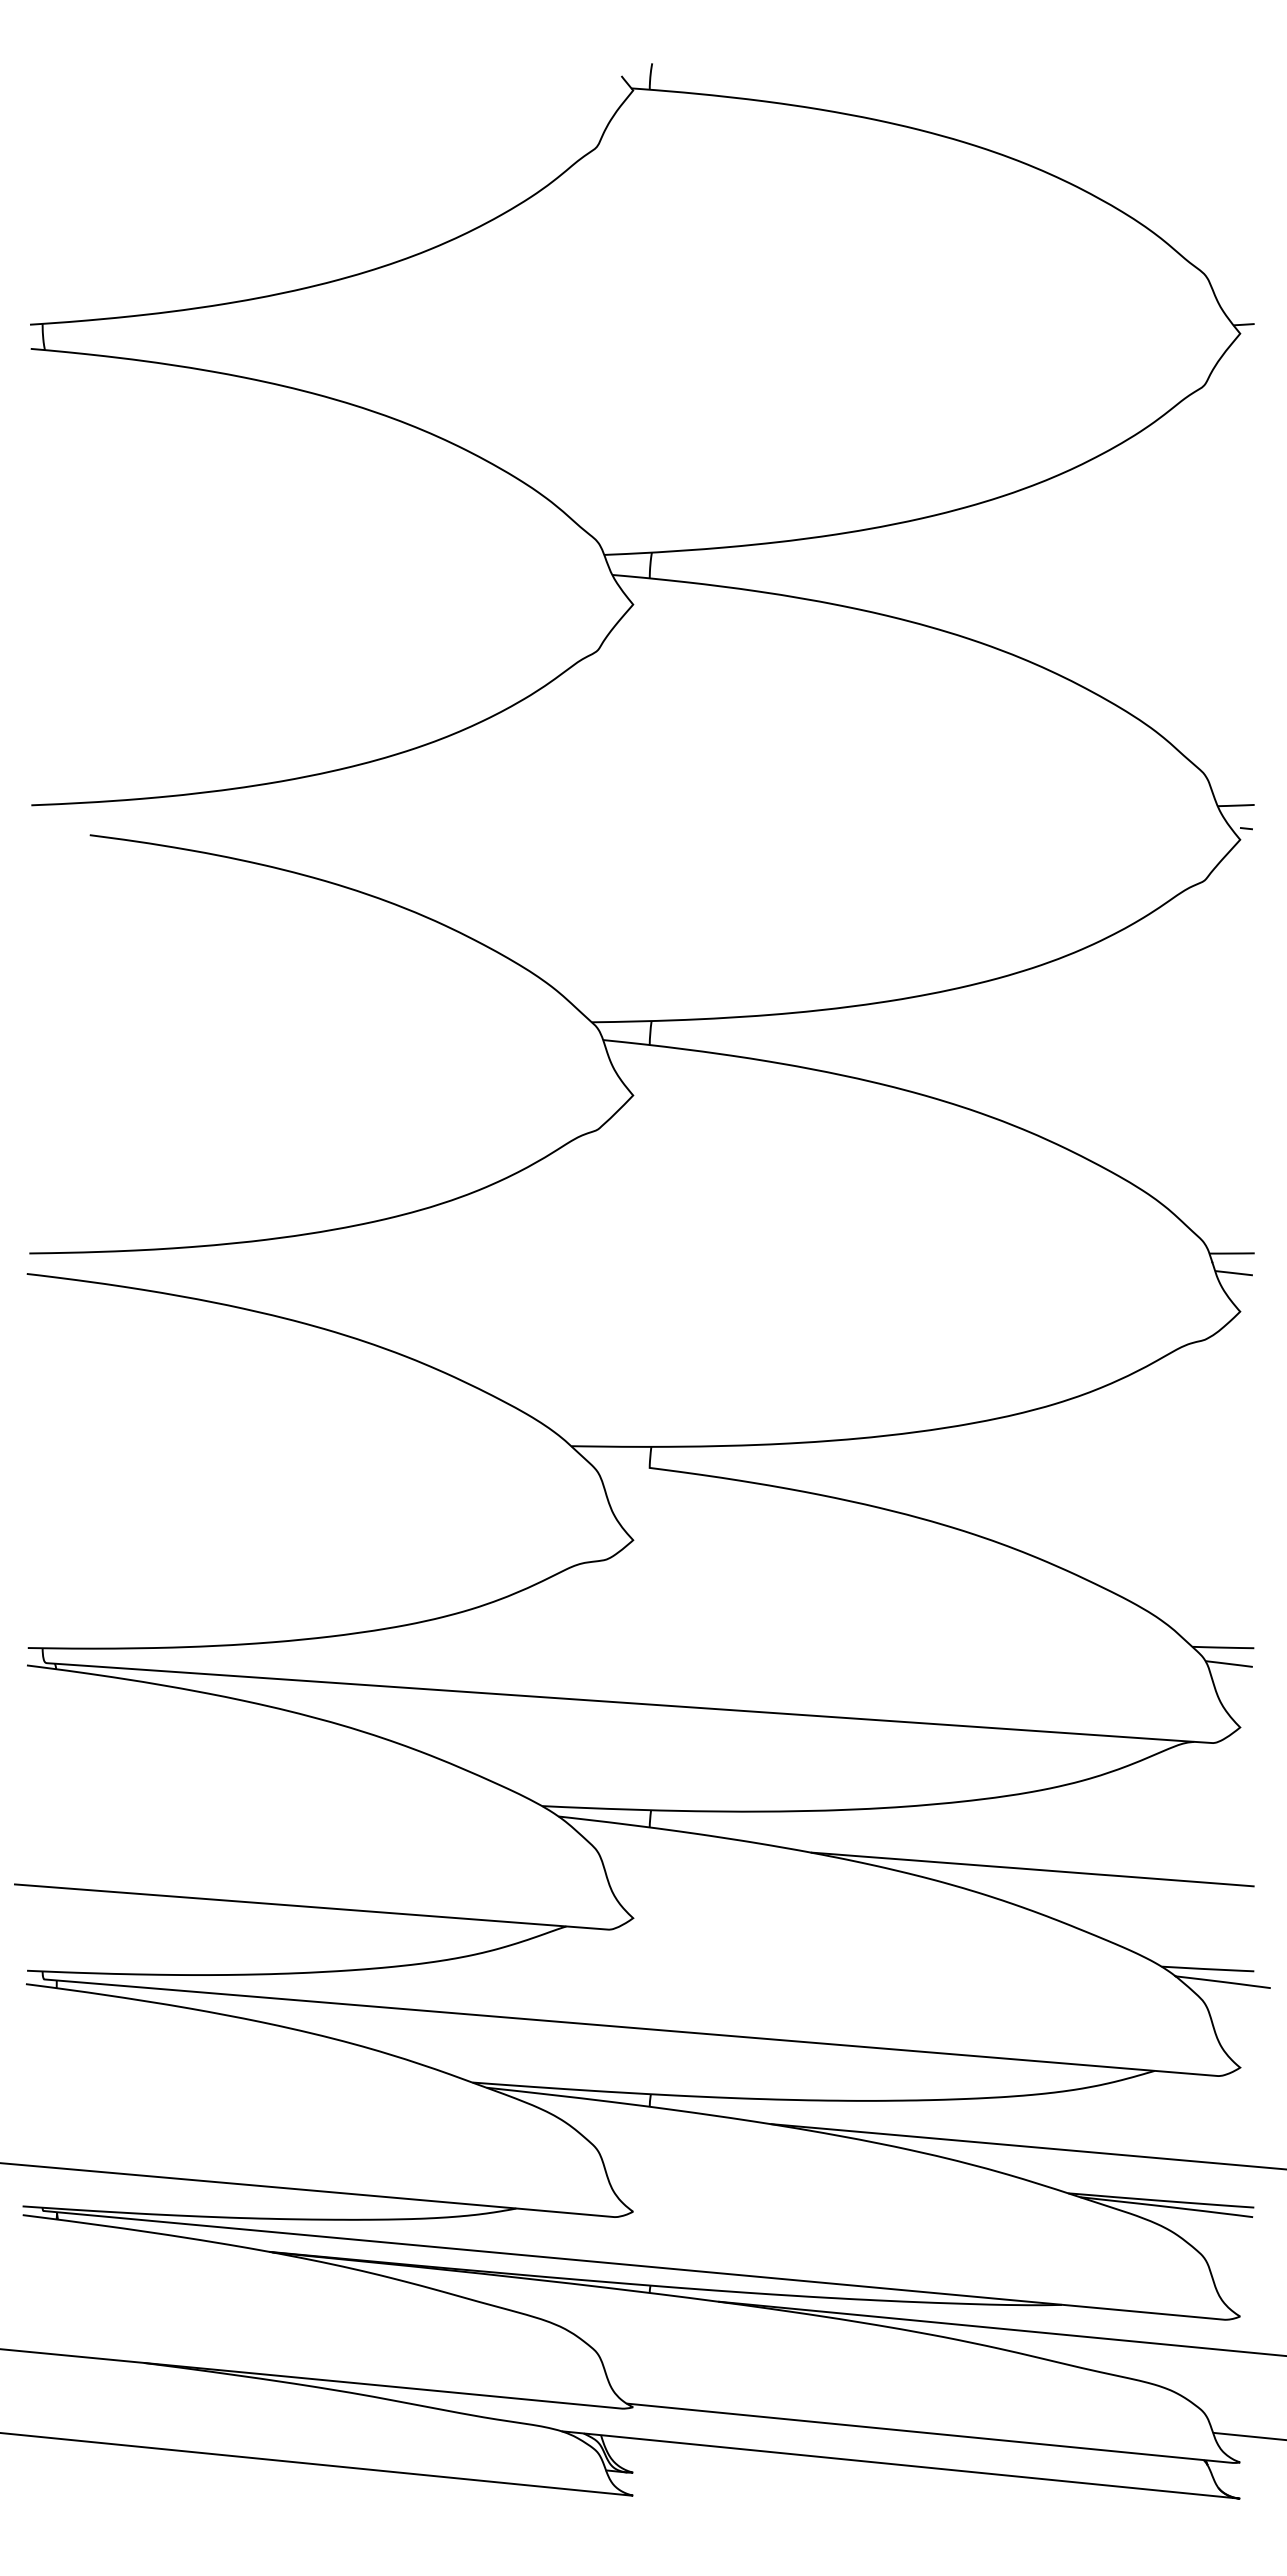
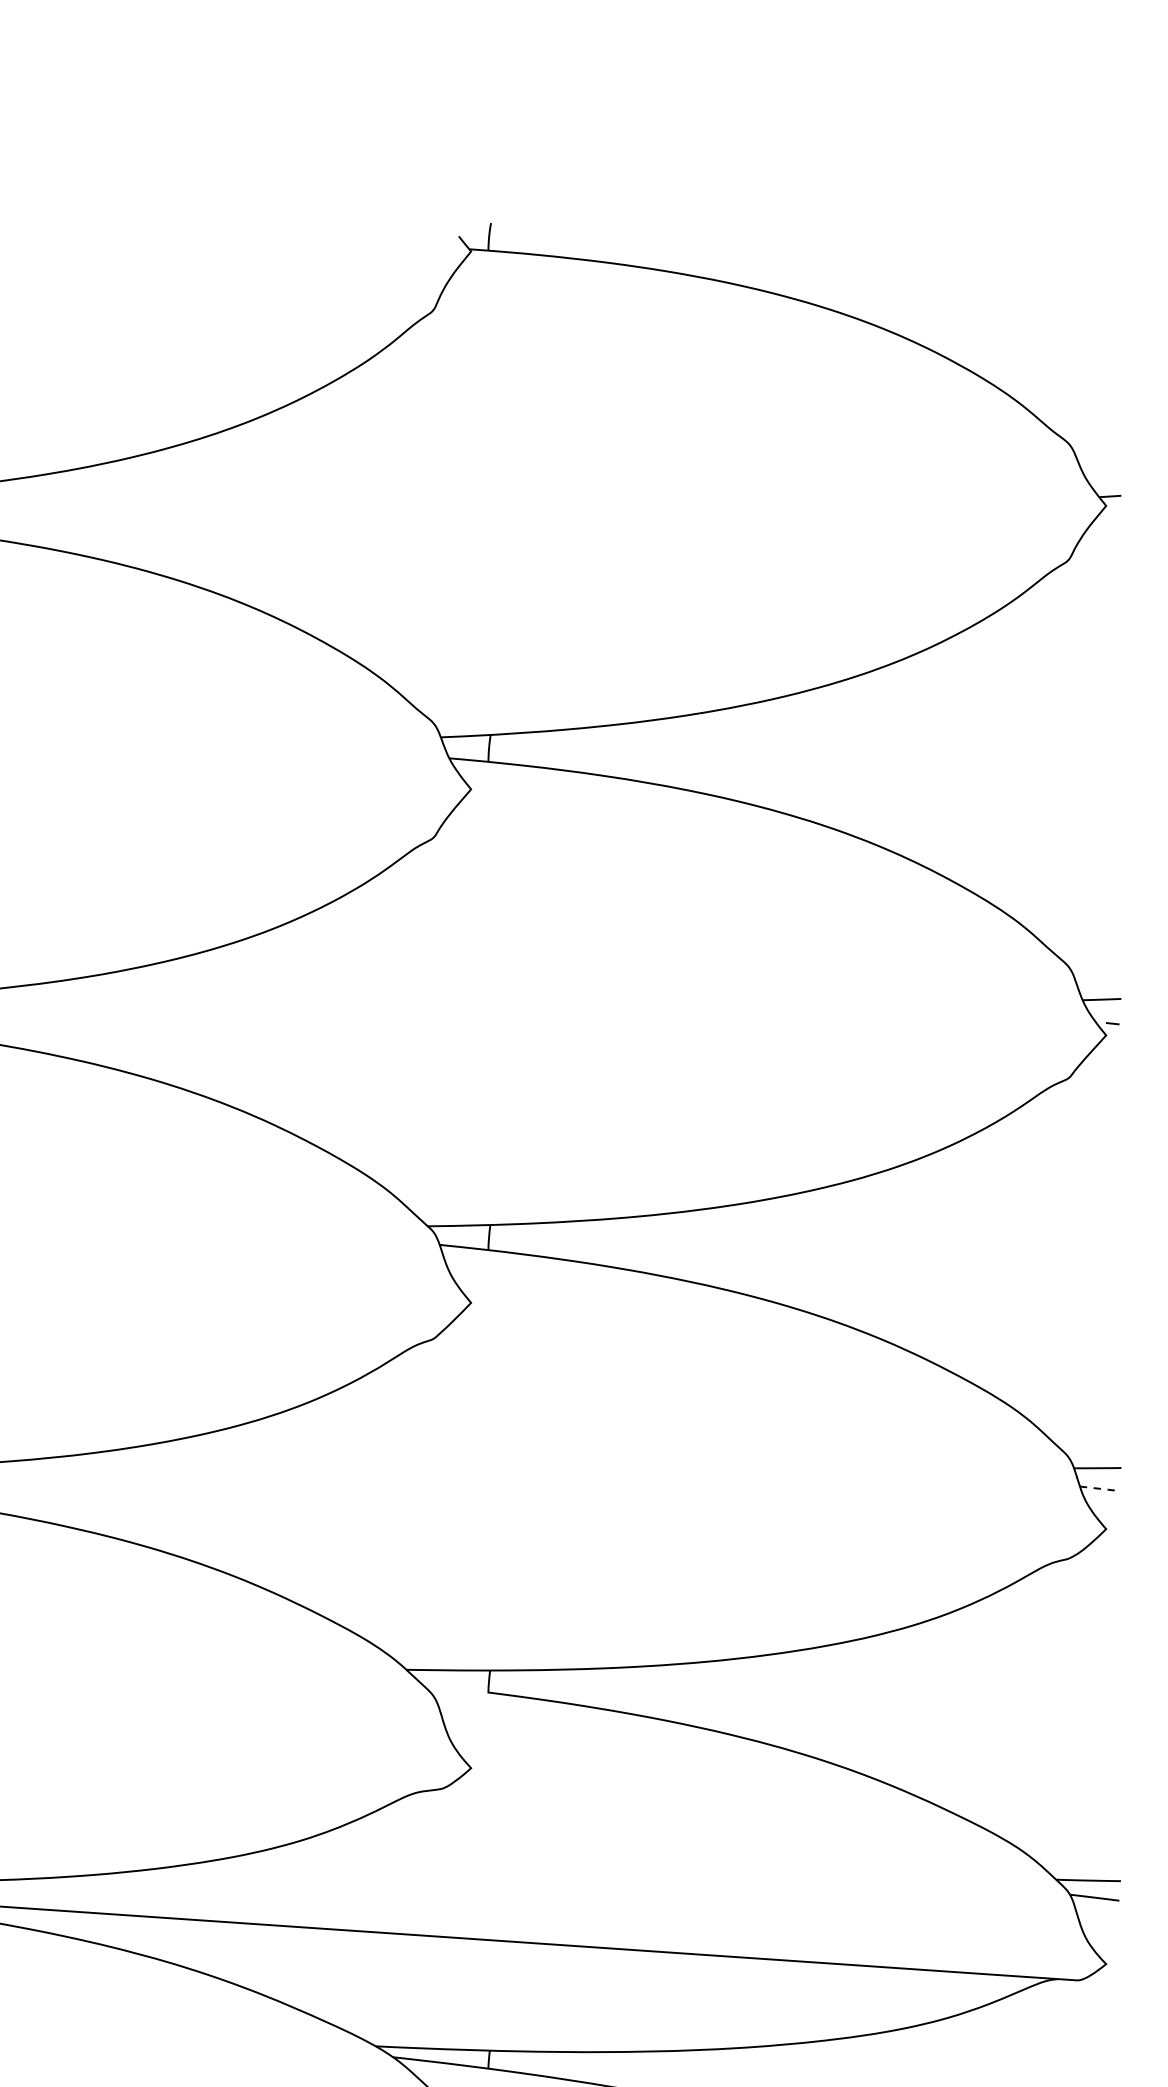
line: (1234, 1273) -> (1100, 1489), solid -> dashed

